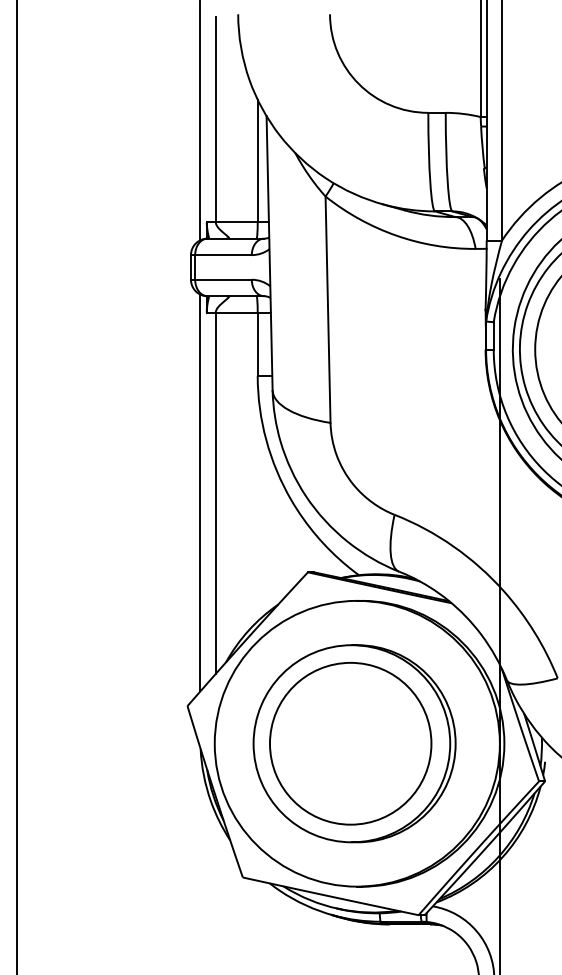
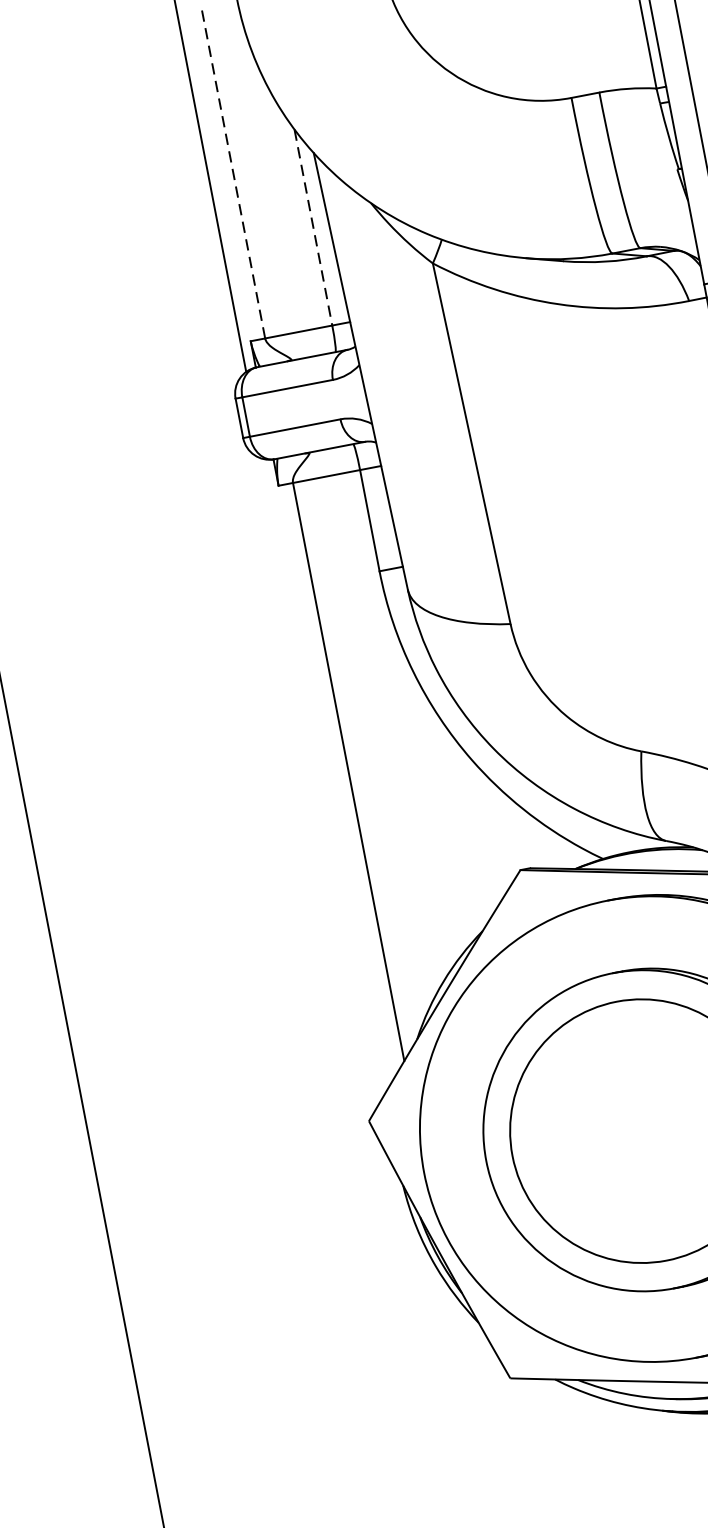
line: (215, 119) -> (233, 174), solid -> dashed
line: (257, 161) -> (313, 228), solid -> dashed
line: (200, 492) -> (323, 775), removed

